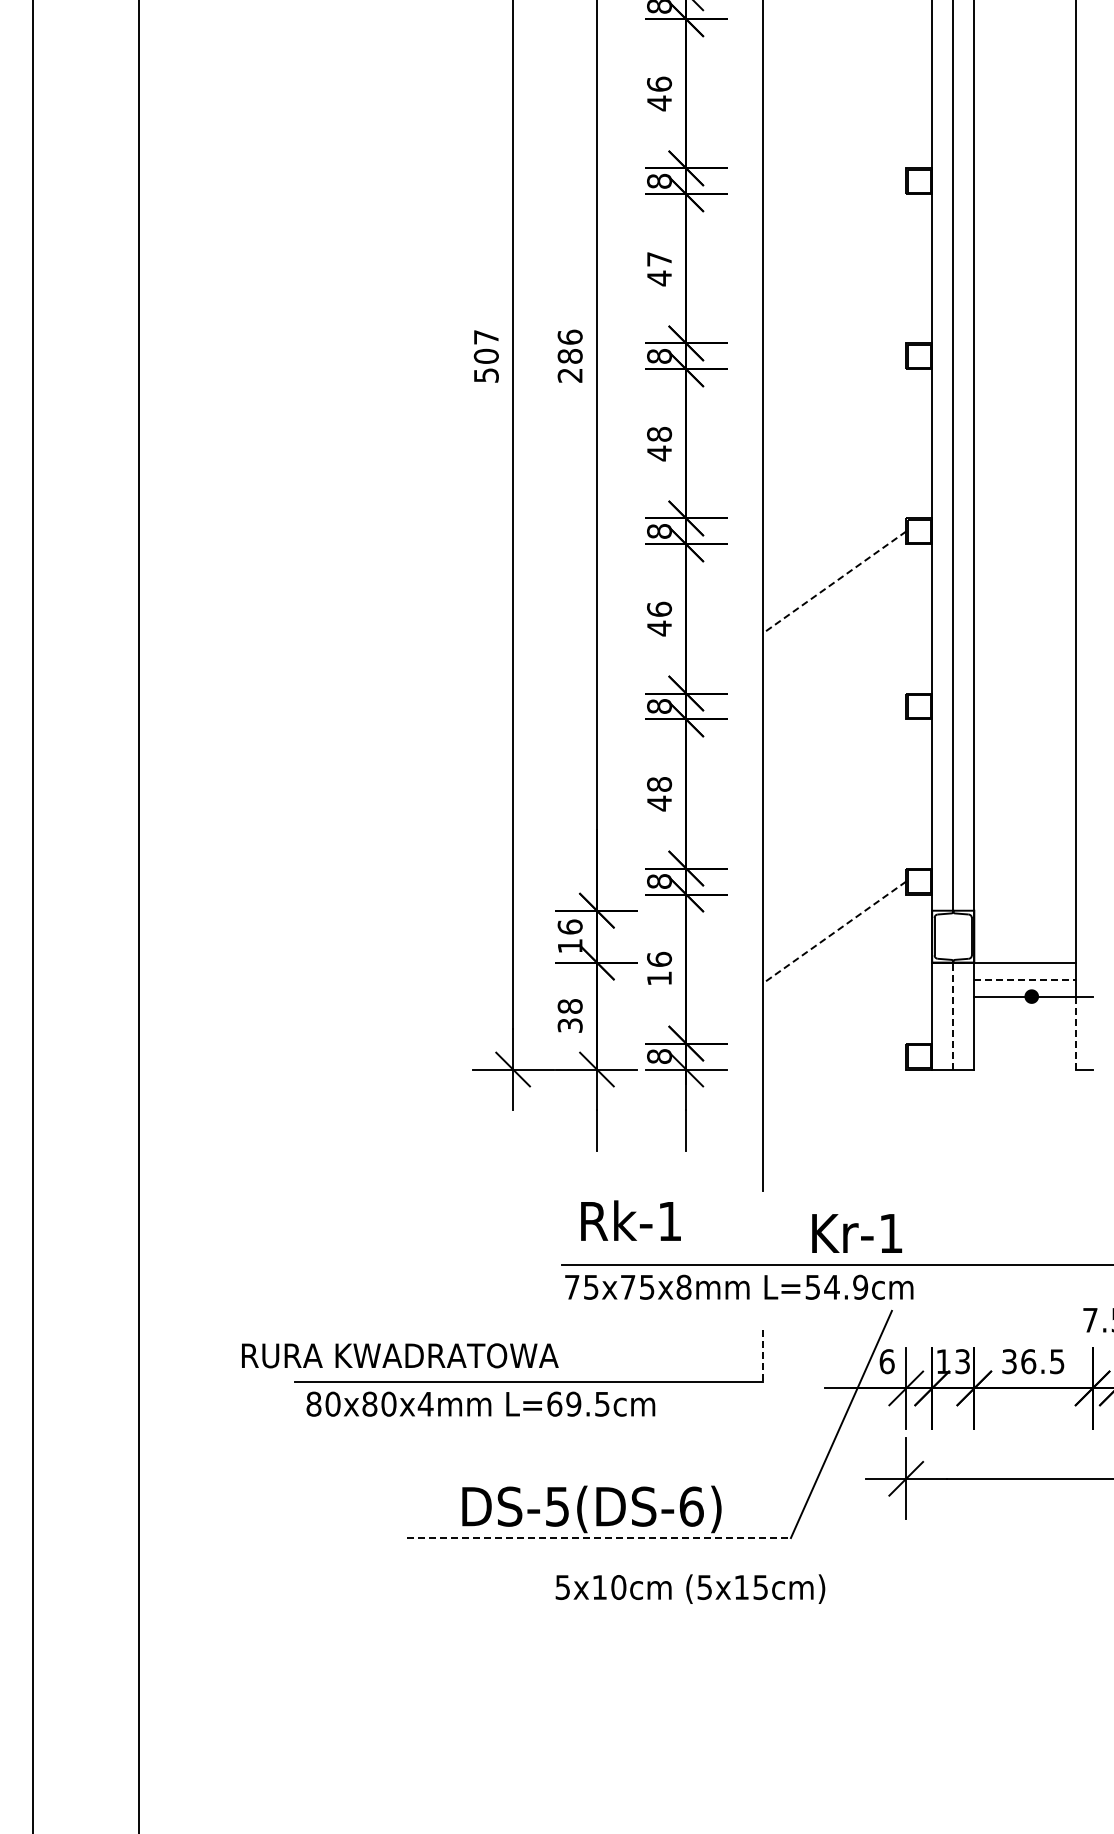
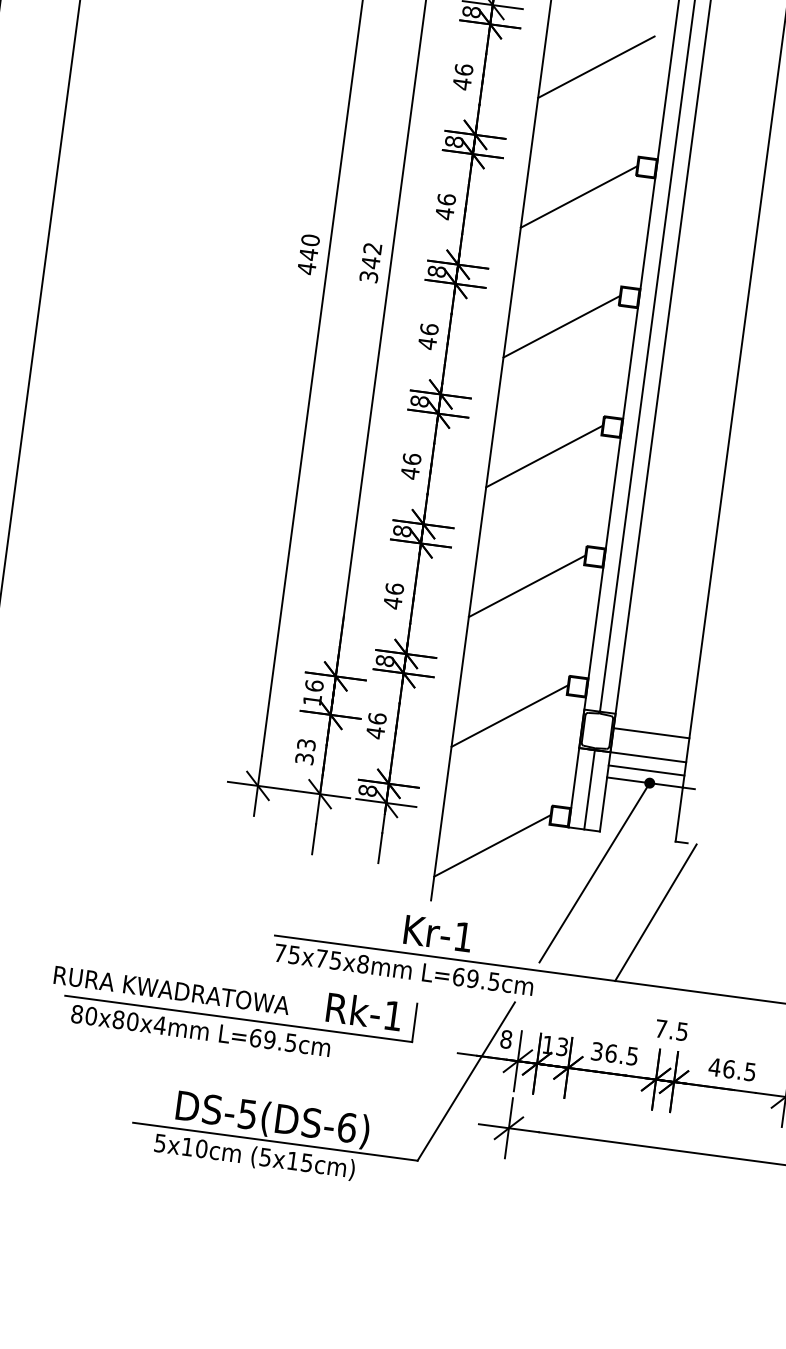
line: (834, 57) -> (596, 67), added
line: (834, 232) -> (579, 197), added
text: (659, 258) -> (446, 199), 47 -> 46
text: (569, 355) -> (370, 262), 286 -> 342
text: (485, 356) -> (308, 254), 507 -> 440
line: (834, 407) -> (561, 326), added
text: (659, 433) -> (429, 328), 48 -> 46
line: (834, 582) -> (544, 456), dashed -> solid
line: (834, 757) -> (527, 586), added
text: (659, 783) -> (394, 588), 48 -> 46
line: (1025, 930) -> (651, 733), added
line: (834, 932) -> (509, 716), dashed -> solid
text: (659, 978) -> (375, 732), 16 -> 46
line: (1025, 980) -> (646, 770), dashed -> solid
text: (569, 1006) -> (306, 744), 38 -> 33
line: (953, 1015) -> (589, 789), dashed -> solid
line: (1076, 1033) -> (679, 814), dashed -> solid
line: (834, 1107) -> (492, 845), added
line: (974, 1124) -> (594, 872), added
line: (1062, 1166) -> (655, 912), added
text: (630, 1220) -> (364, 1011), moved
text: (857, 1233) -> (438, 933), moved
text: (836, 1286) -> (476, 978), L=54.9cm -> L=69.5cm
text: (400, 1355) -> (172, 990), moved
line: (762, 1355) -> (414, 1022), dashed -> solid
text: (886, 1361) -> (505, 1039), 6 -> 8
line: (599, 1538) -> (275, 1142), dashed -> solid
text: (690, 1588) -> (254, 1156), moved

